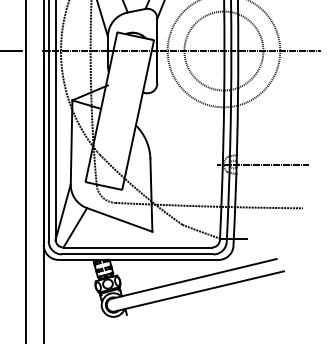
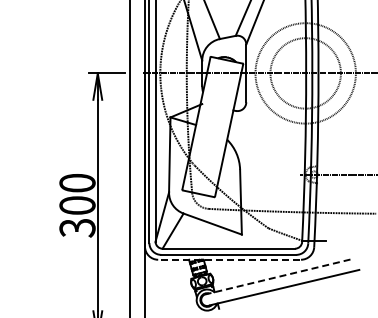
line: (138, 259) -> (229, 259), solid -> dashed
line: (194, 278) -> (279, 276), solid -> dashed

